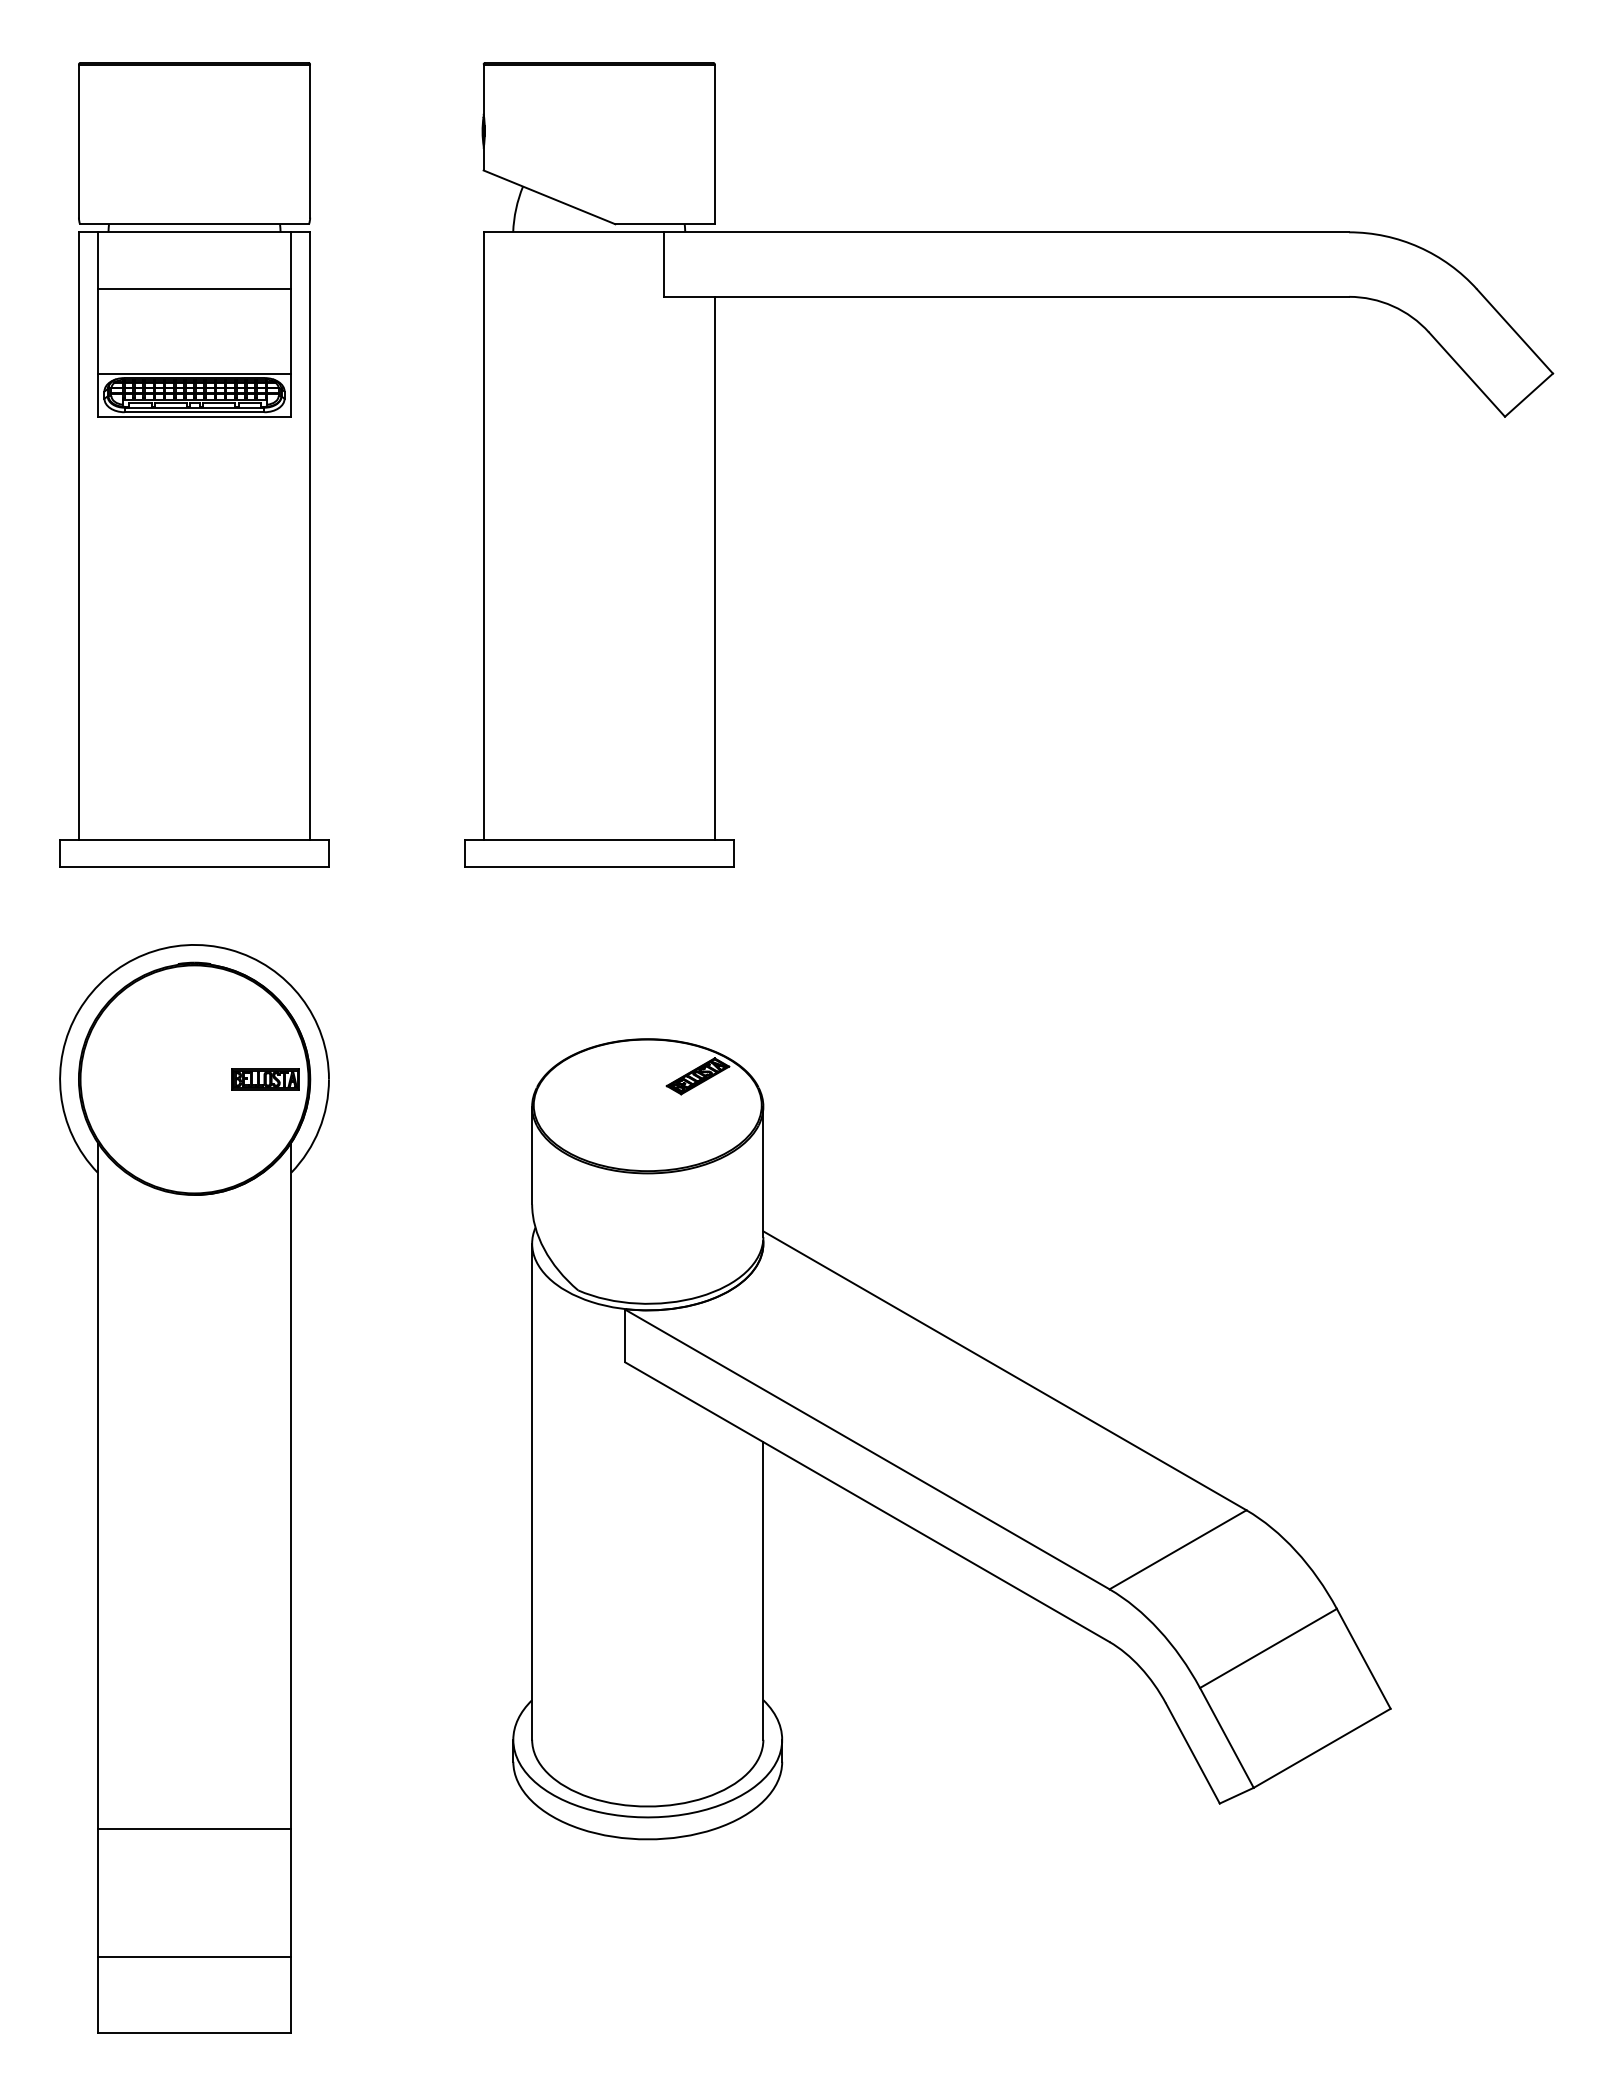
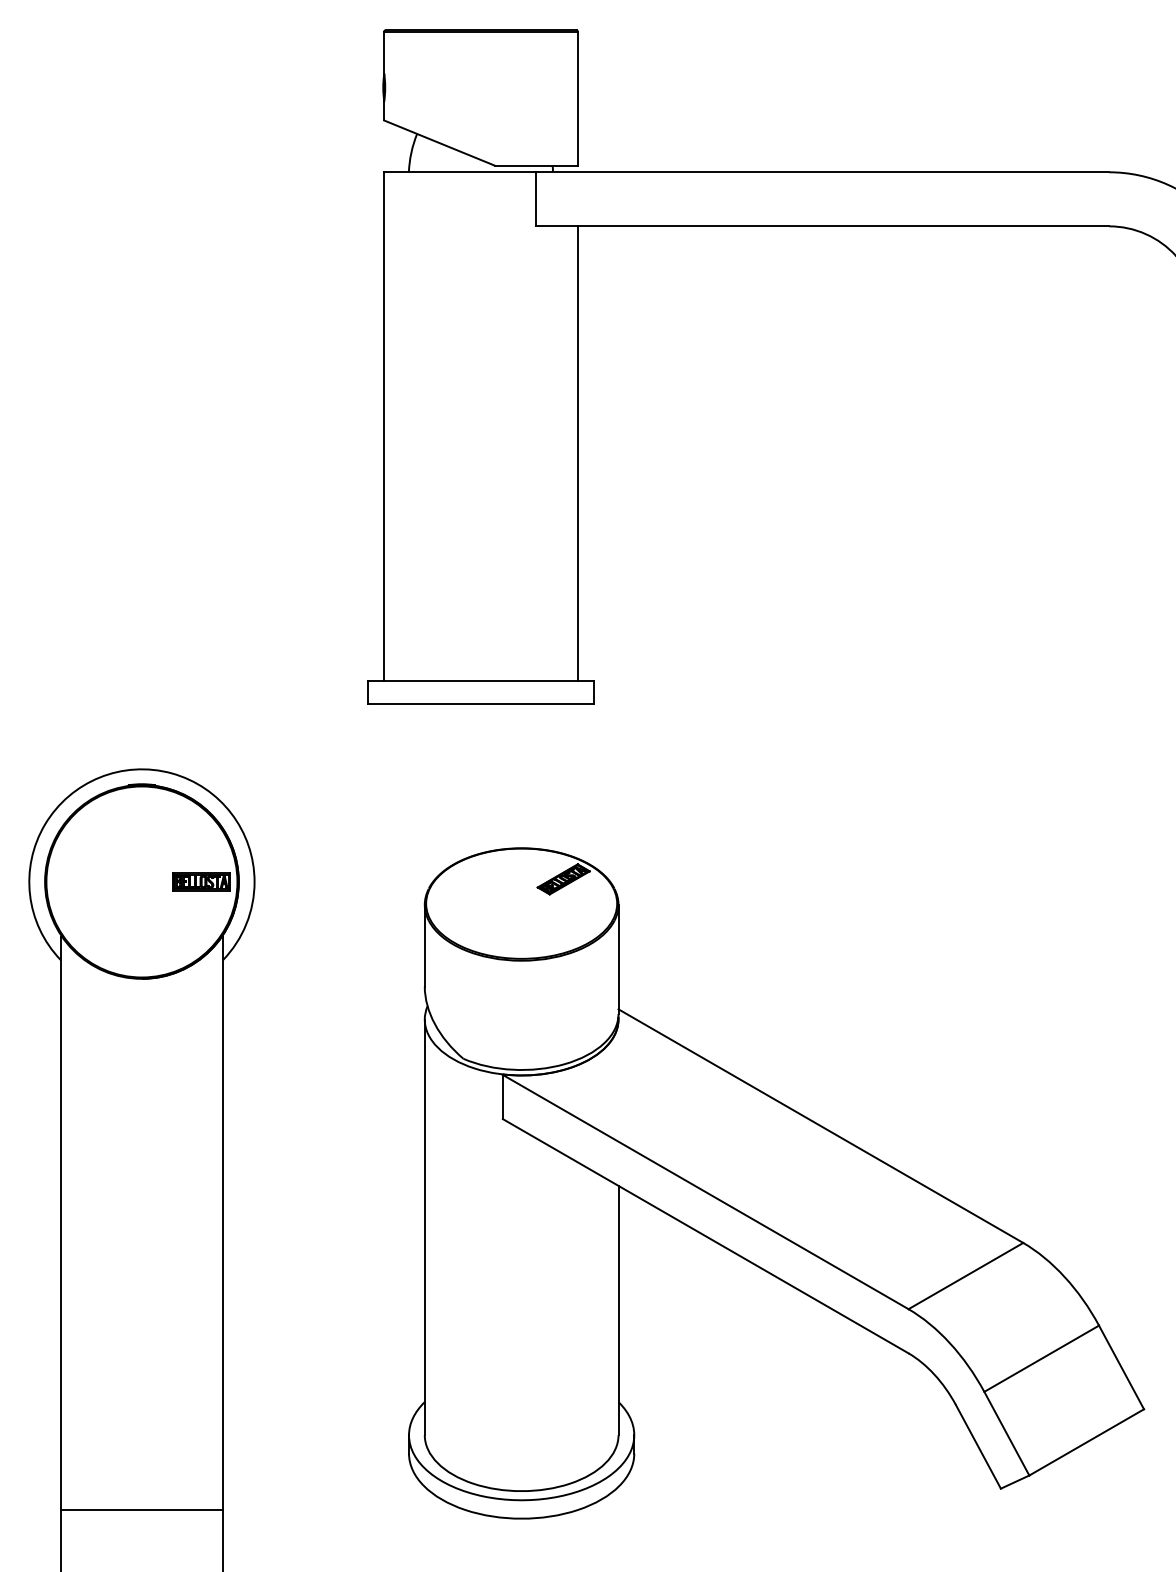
part: (194, 464) -> (141, 366), removed

